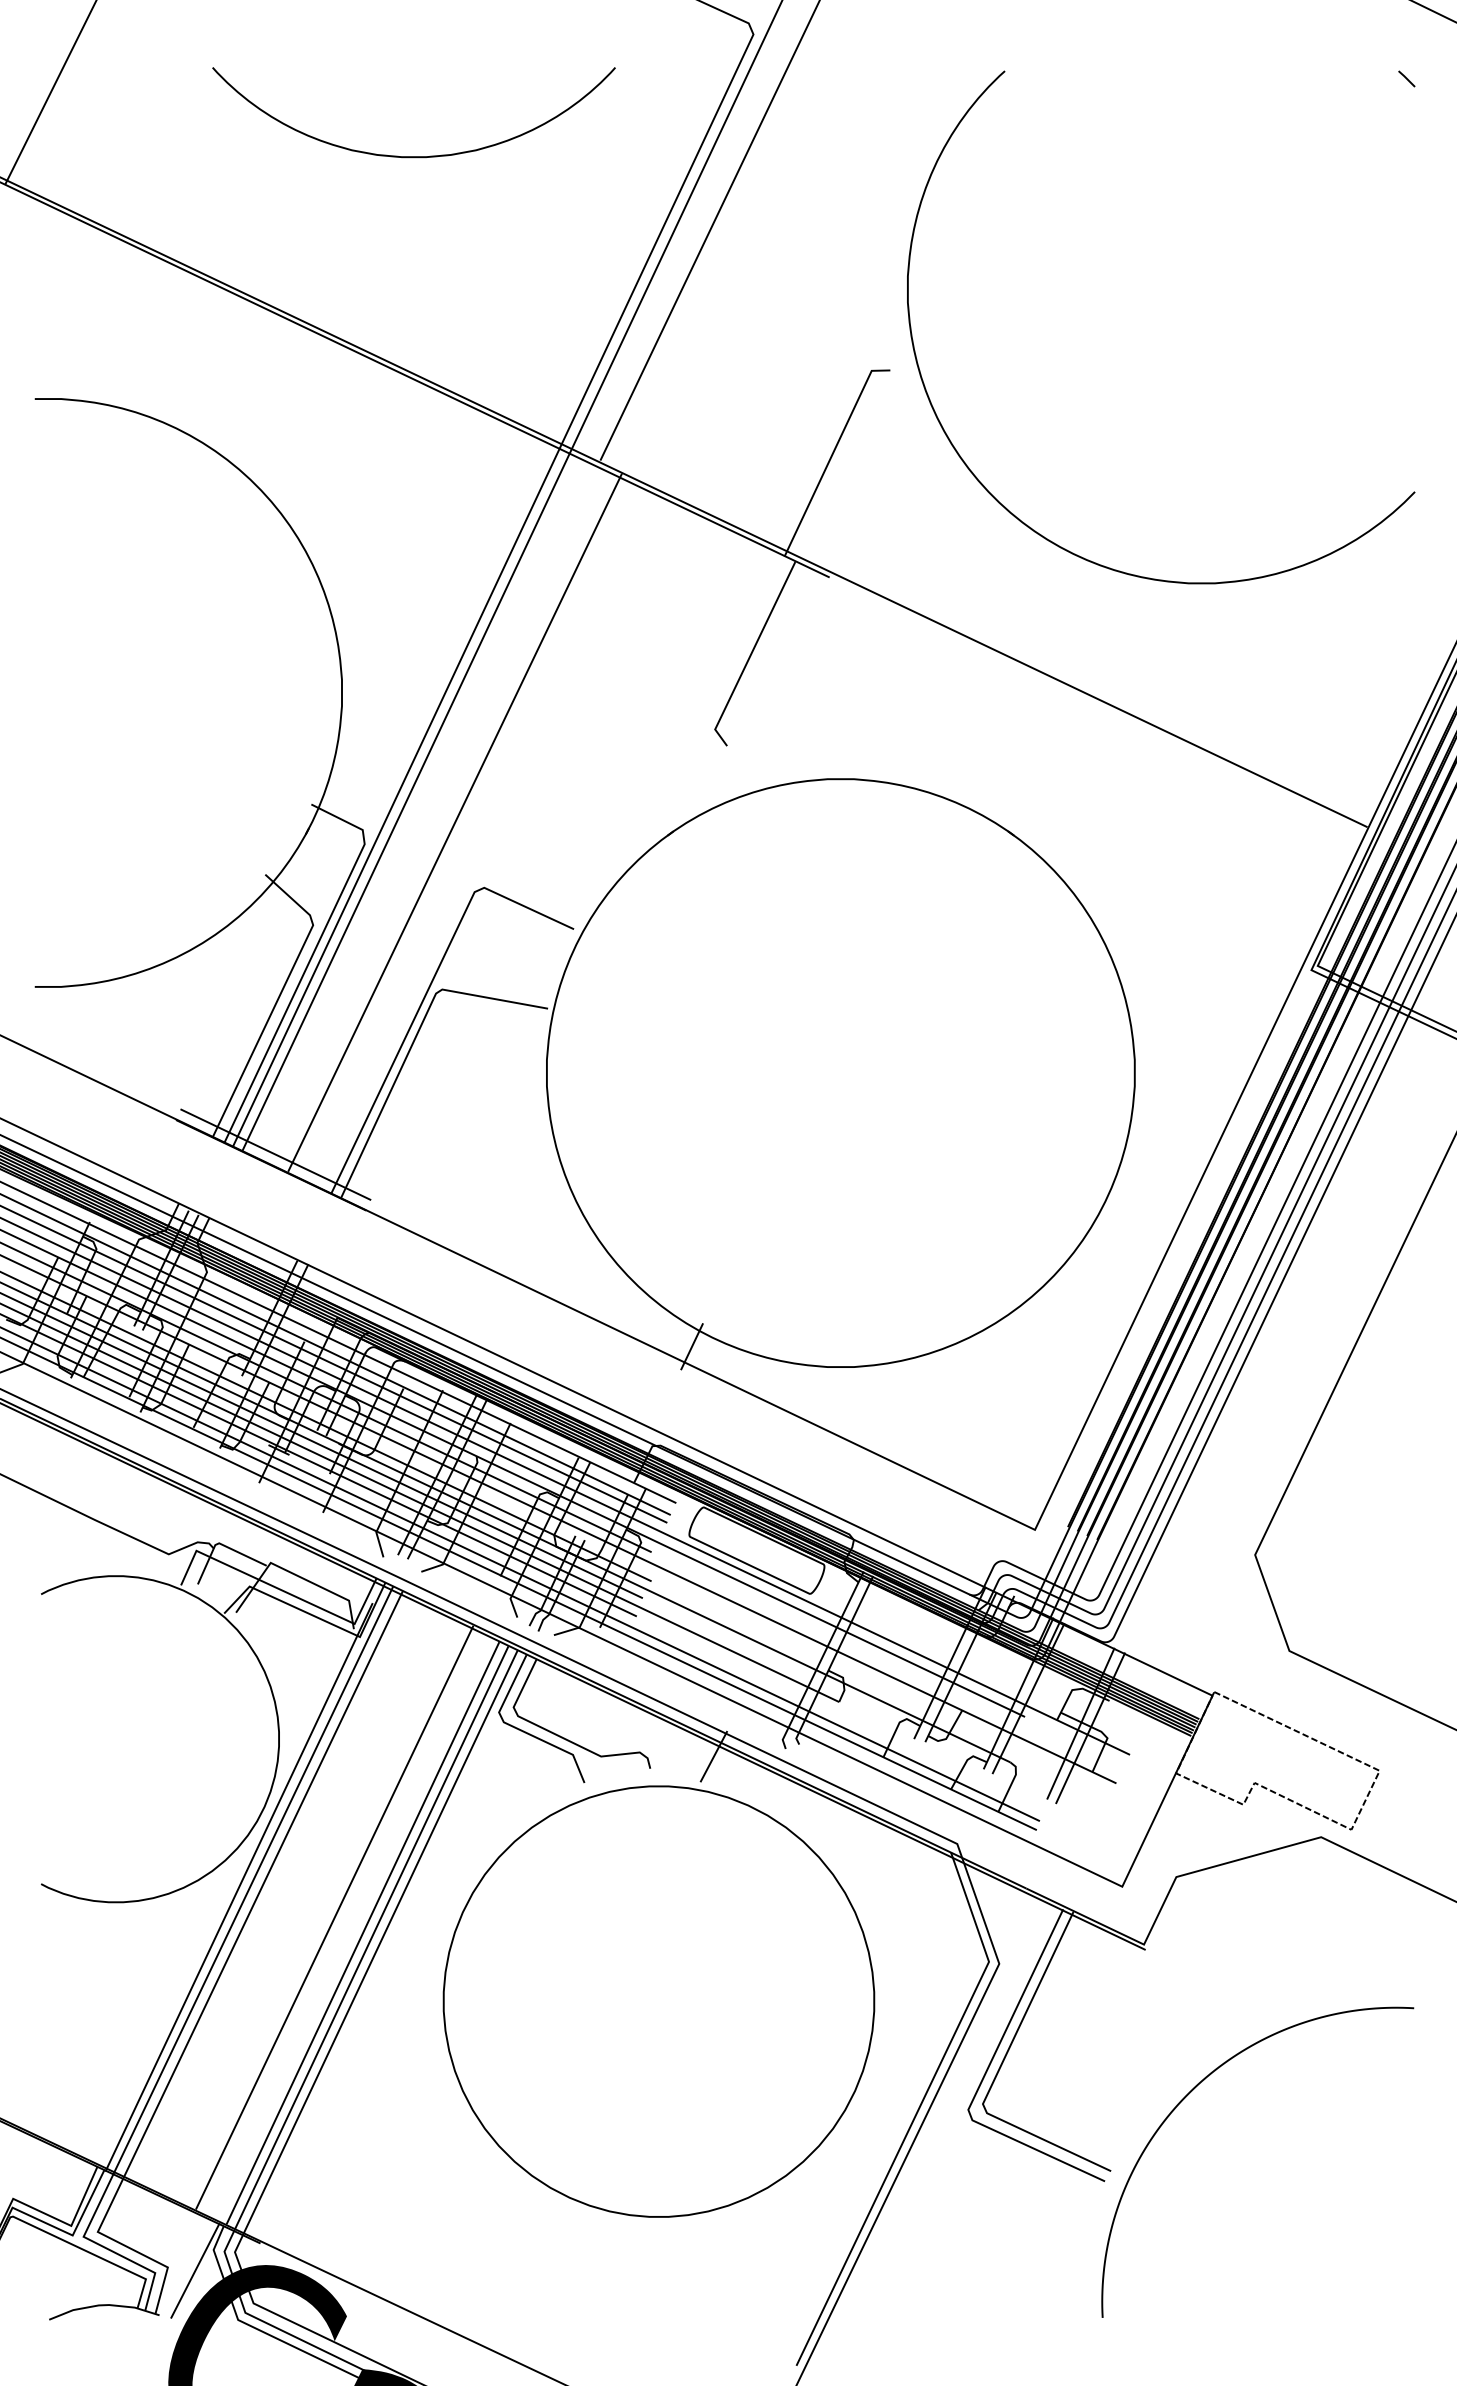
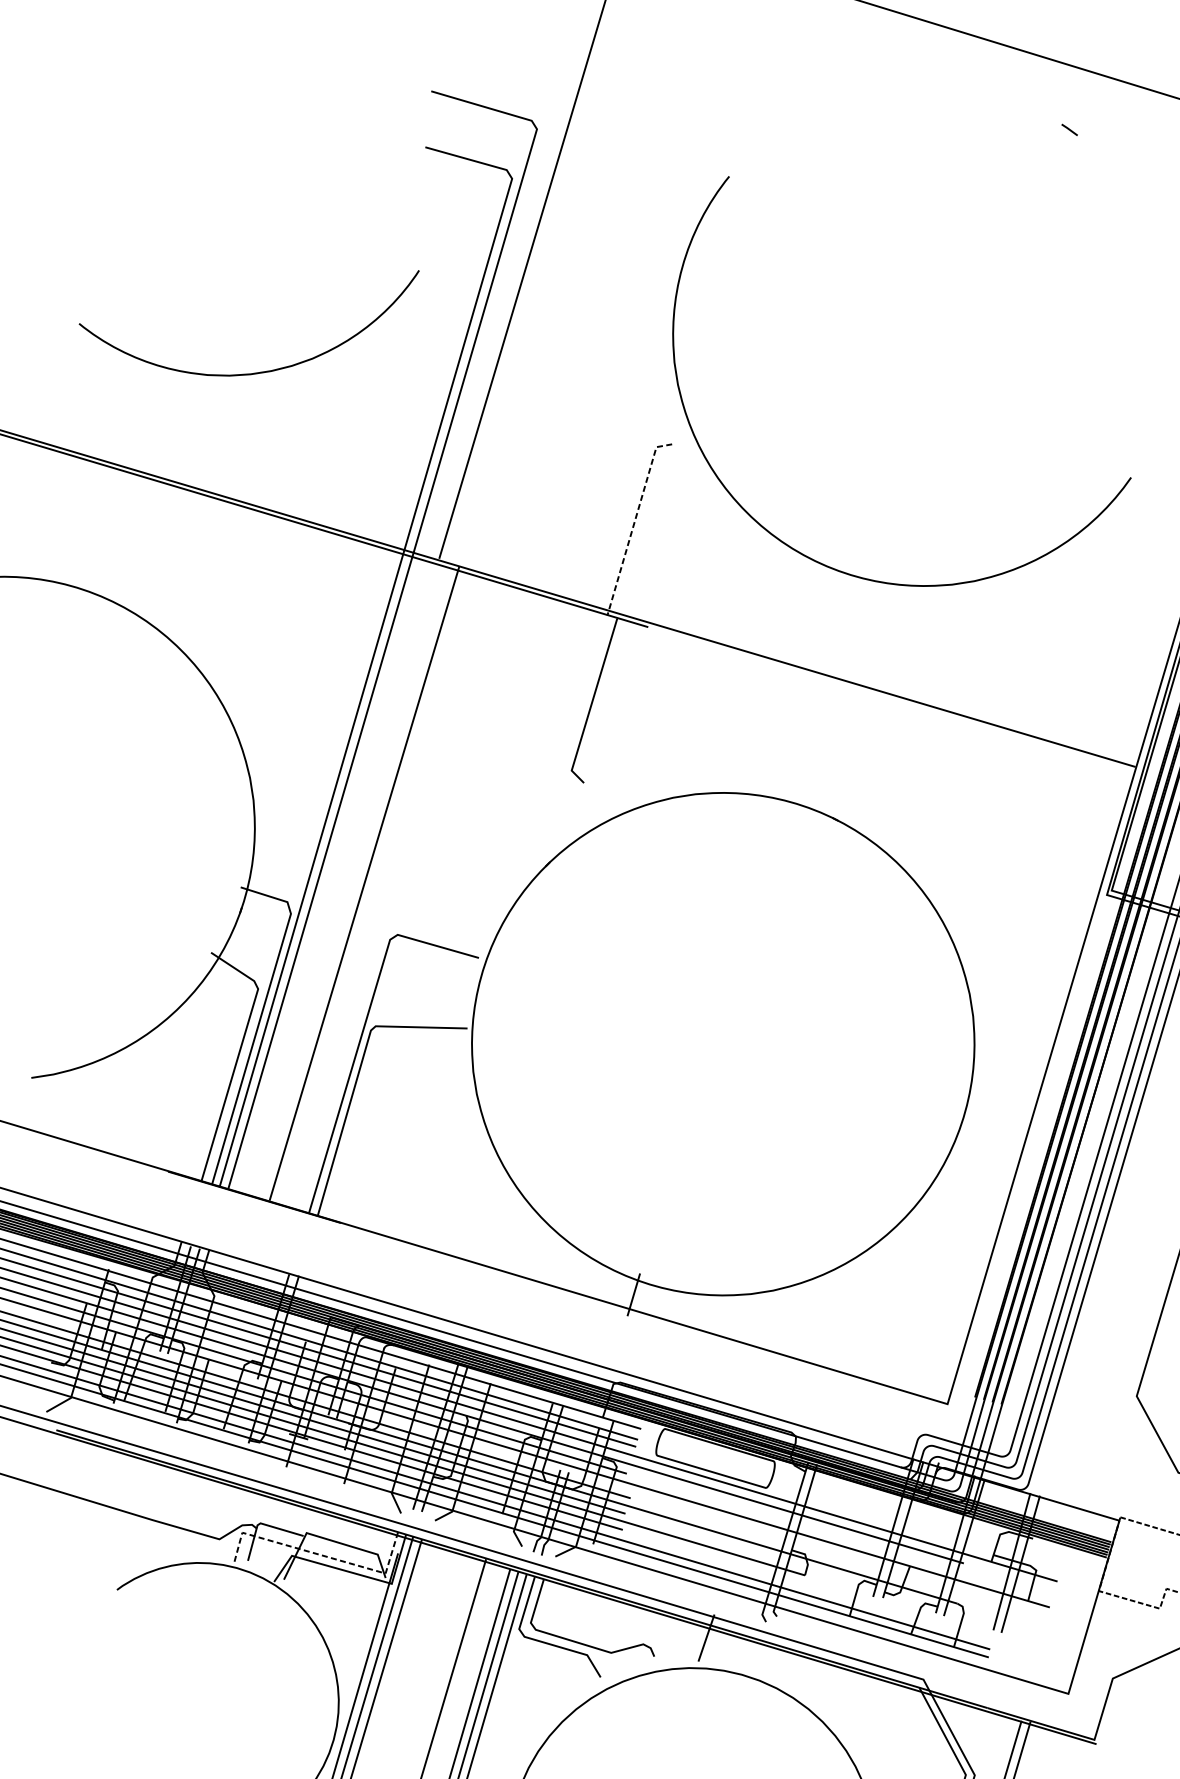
curve: (413, 156) -> (260, 372), moved
line: (832, 454) -> (634, 522), solid -> dashed
line: (275, 1154) -> (256, 1187), removed
line: (281, 1590) -> (319, 1554), solid -> dashed

